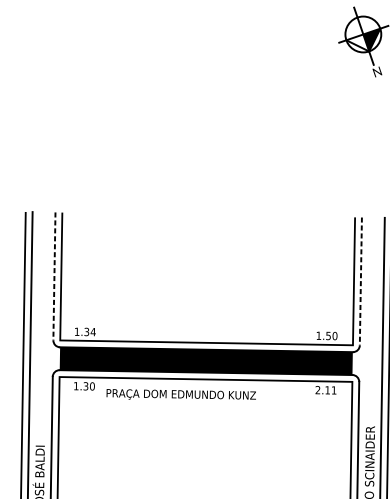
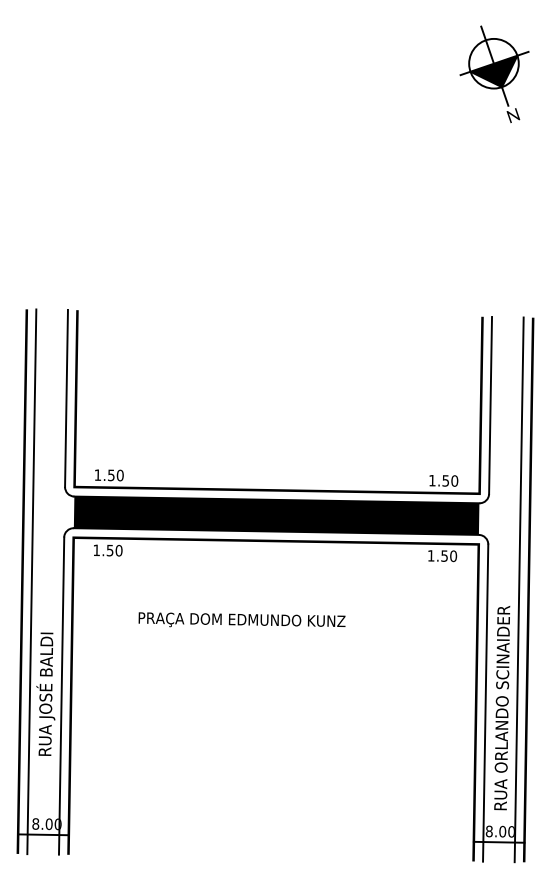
fill: (357, 42) -> (486, 75), added
line: (54, 276) -> (66, 398), dashed -> solid
line: (360, 281) -> (490, 405), dashed -> solid
text: (89, 332) -> (115, 475), 1.34 -> 1.50
text: (86, 385) -> (110, 549), 1.30 -> 1.50
text: (326, 390) -> (442, 556), 2.11 -> 1.50
text: (180, 394) -> (241, 619), moved

